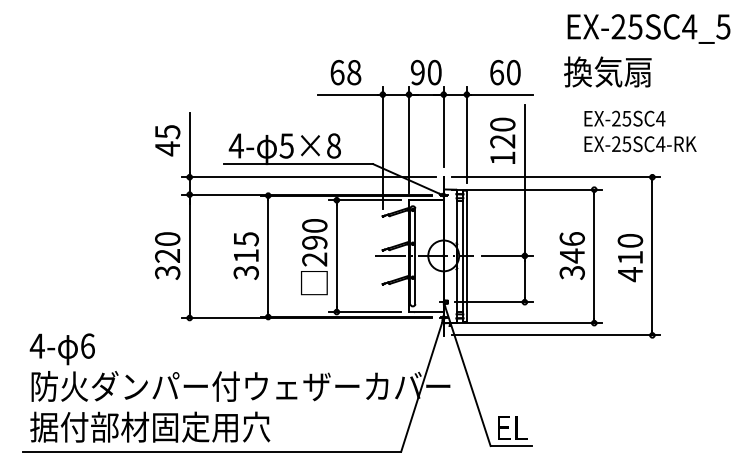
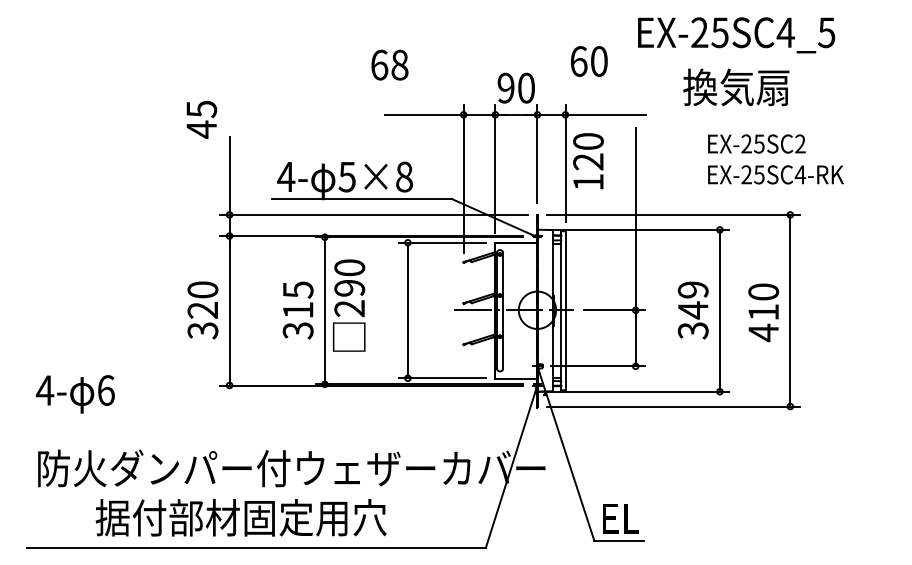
text: (648, 28) -> (735, 34), moved
text: (345, 72) -> (389, 64), moved
text: (505, 72) -> (589, 61), moved
text: (660, 118) -> (800, 143), EX-25SC4 -> EX-25SC2
text: (167, 140) -> (201, 119), moved
text: (502, 140) -> (588, 160), moved
text: (571, 239) -> (692, 290), 346 -> 349
text: (314, 257) -> (349, 306), moved
text: (61, 349) -> (74, 394), moved
text: (150, 426) -> (241, 516), moved

